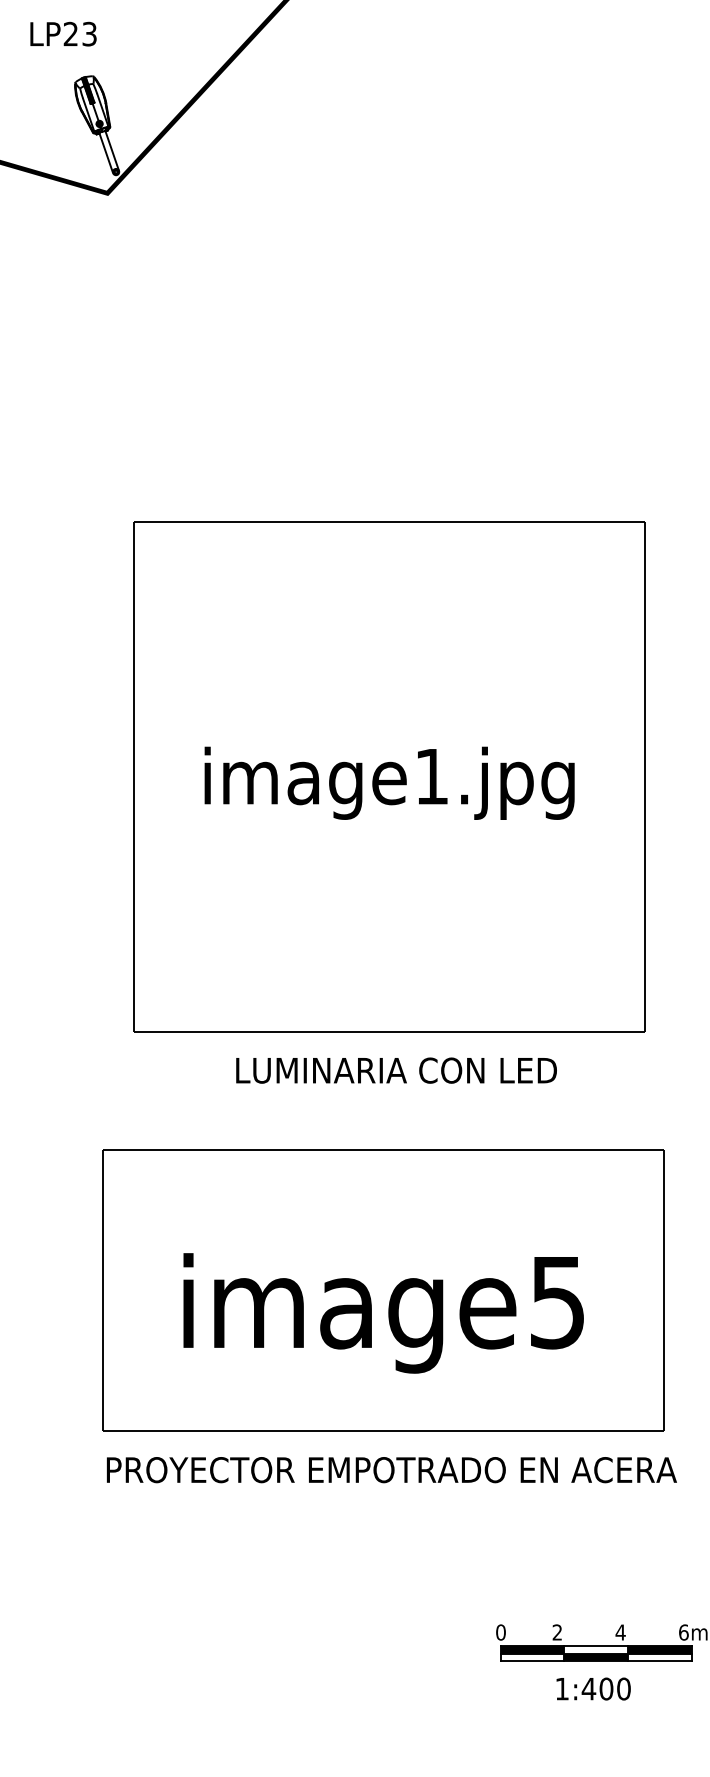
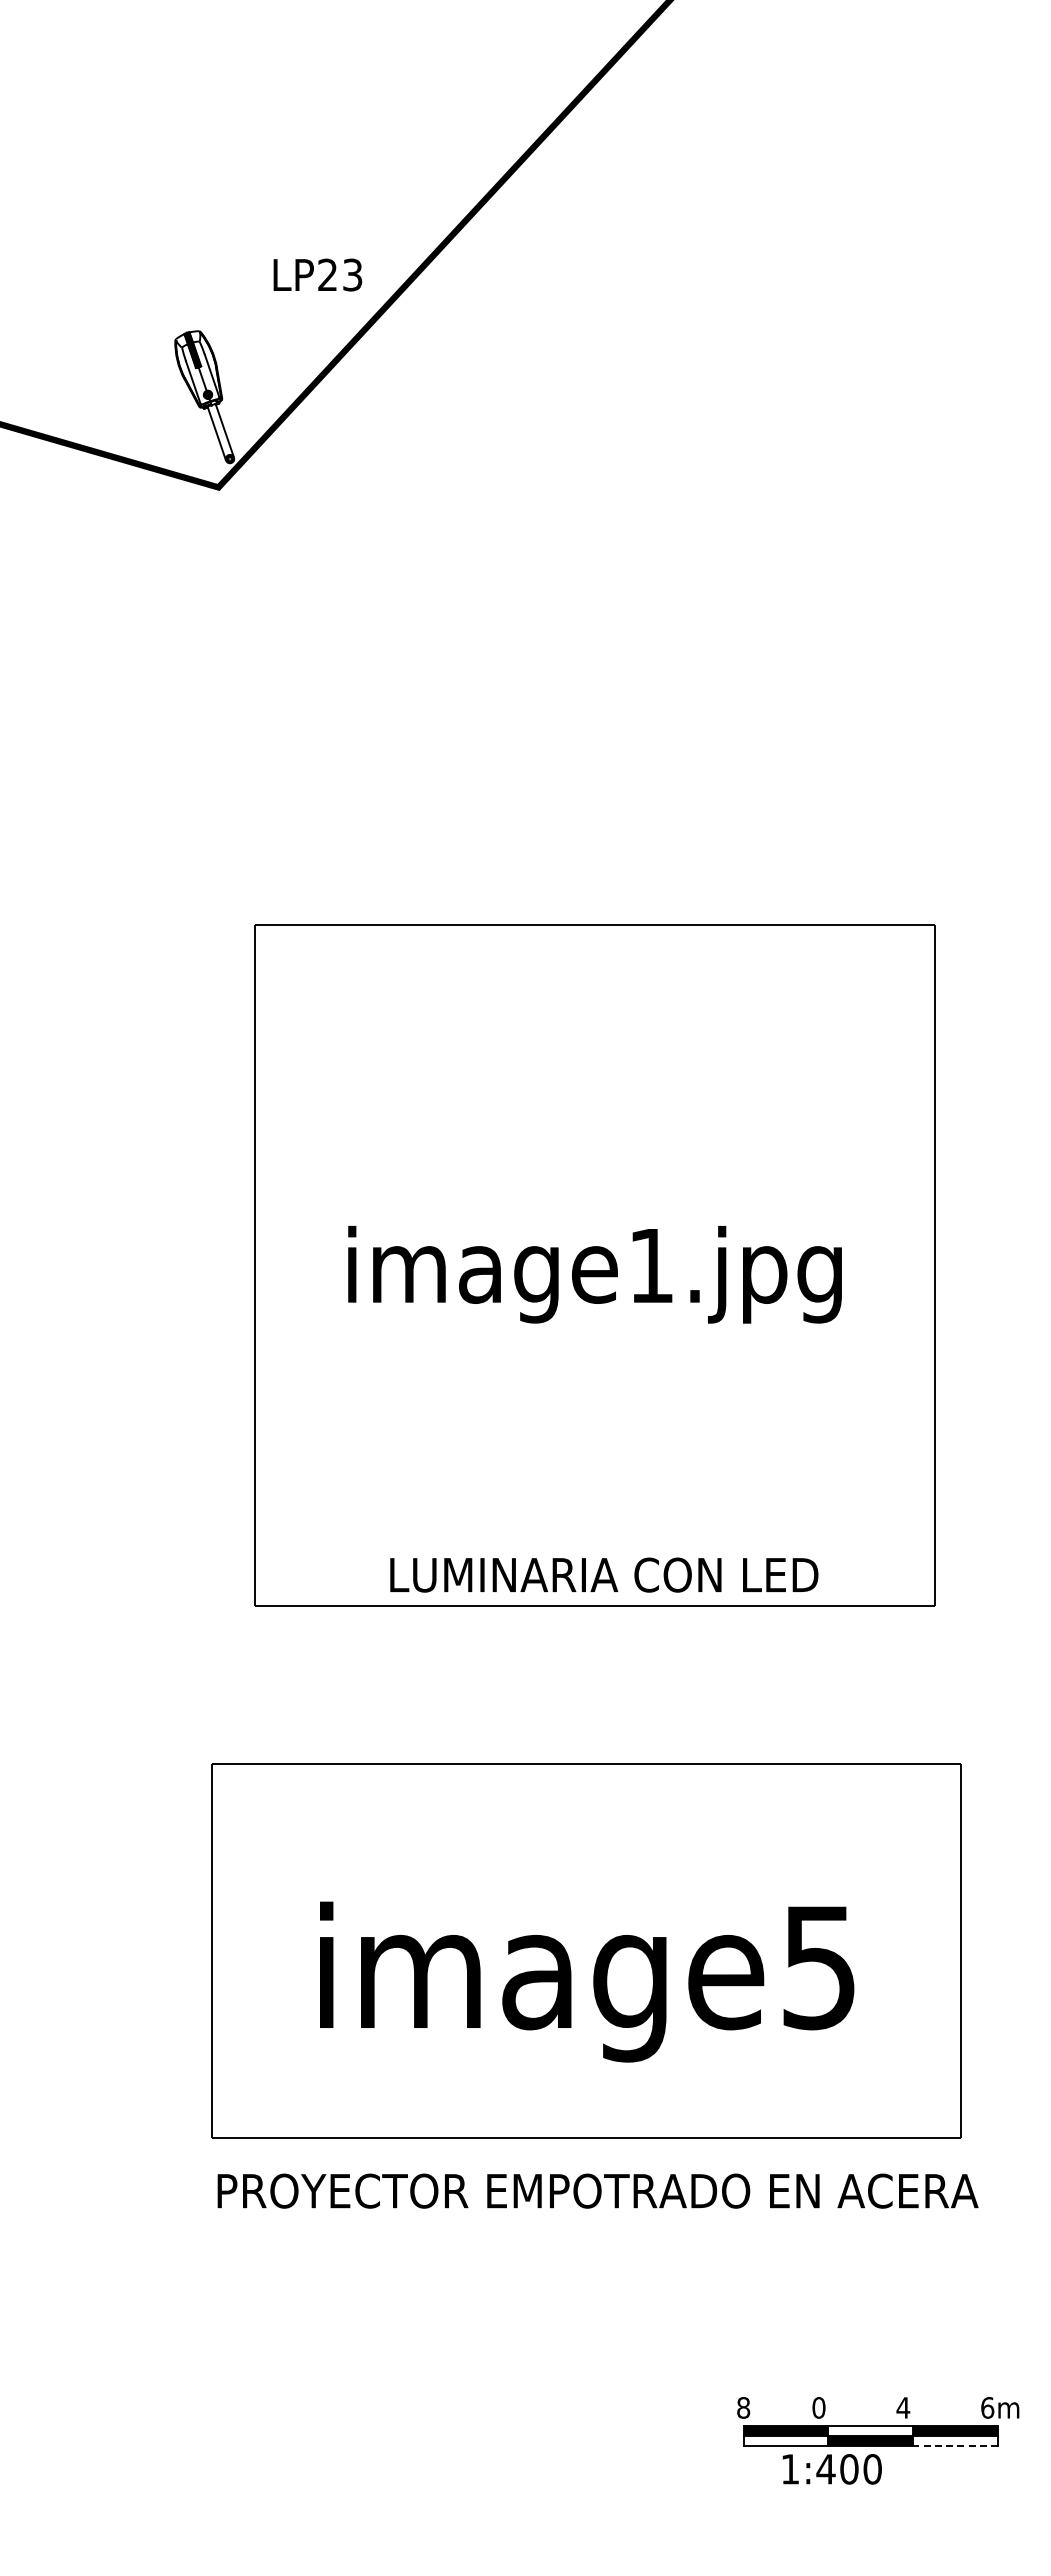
text: (63, 33) -> (317, 274), moved
text: (396, 1070) -> (604, 1574), moved
text: (500, 1632) -> (743, 2407), 0 -> 8
text: (557, 1632) -> (818, 2407), 2 -> 0
line: (659, 1660) -> (955, 2445), solid -> dashed
text: (593, 1689) -> (831, 2469), moved

